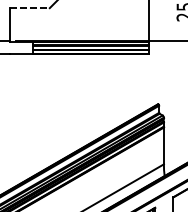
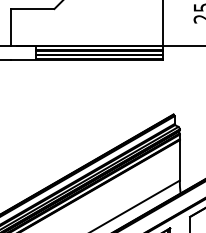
line: (29, 8) -> (32, 9), dashed -> solid

